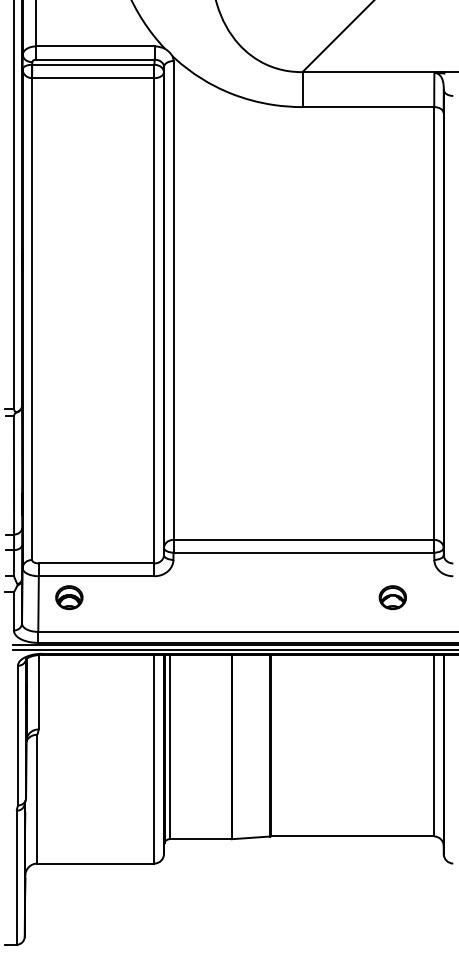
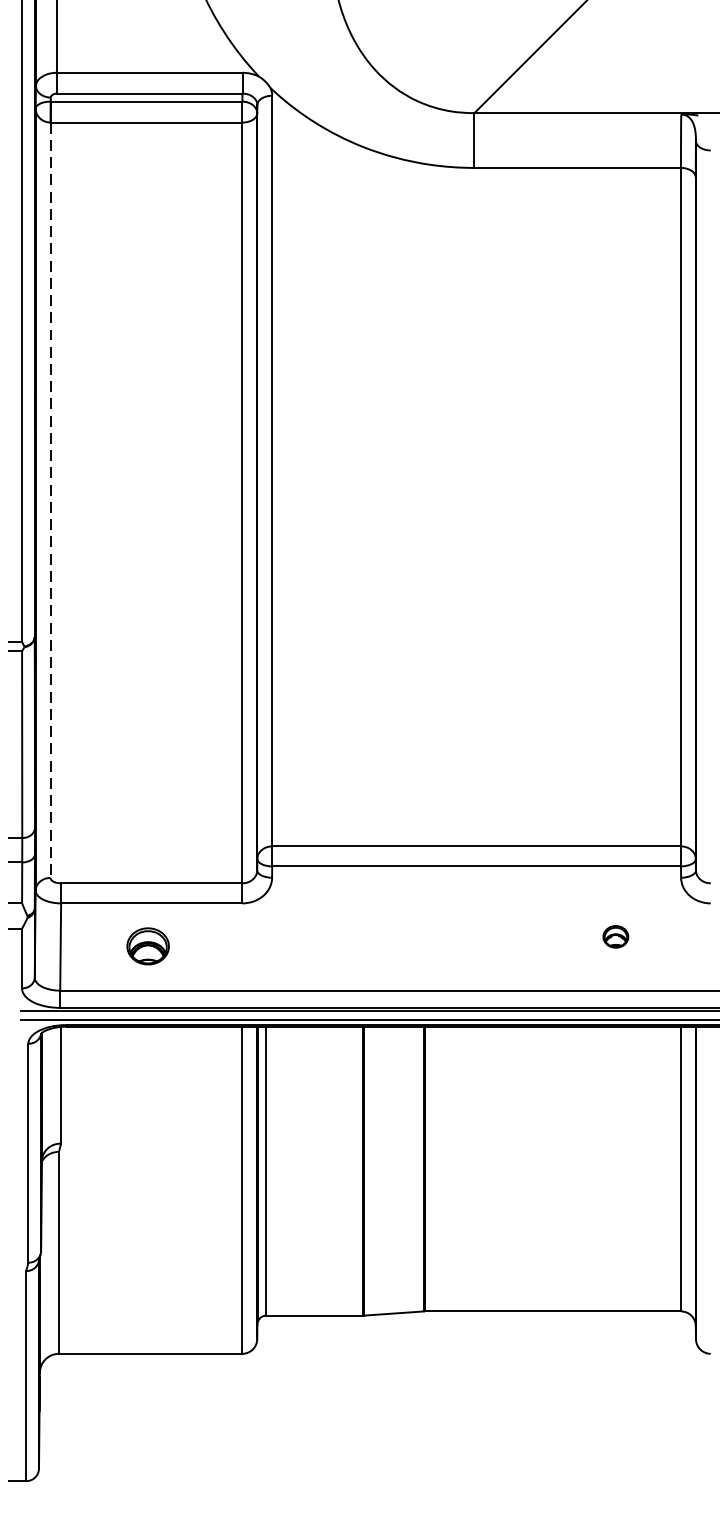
line: (32, 319) -> (51, 500), solid -> dashed
part: (69, 597) -> (148, 946), moved
part: (392, 597) -> (615, 936), size x0.6

